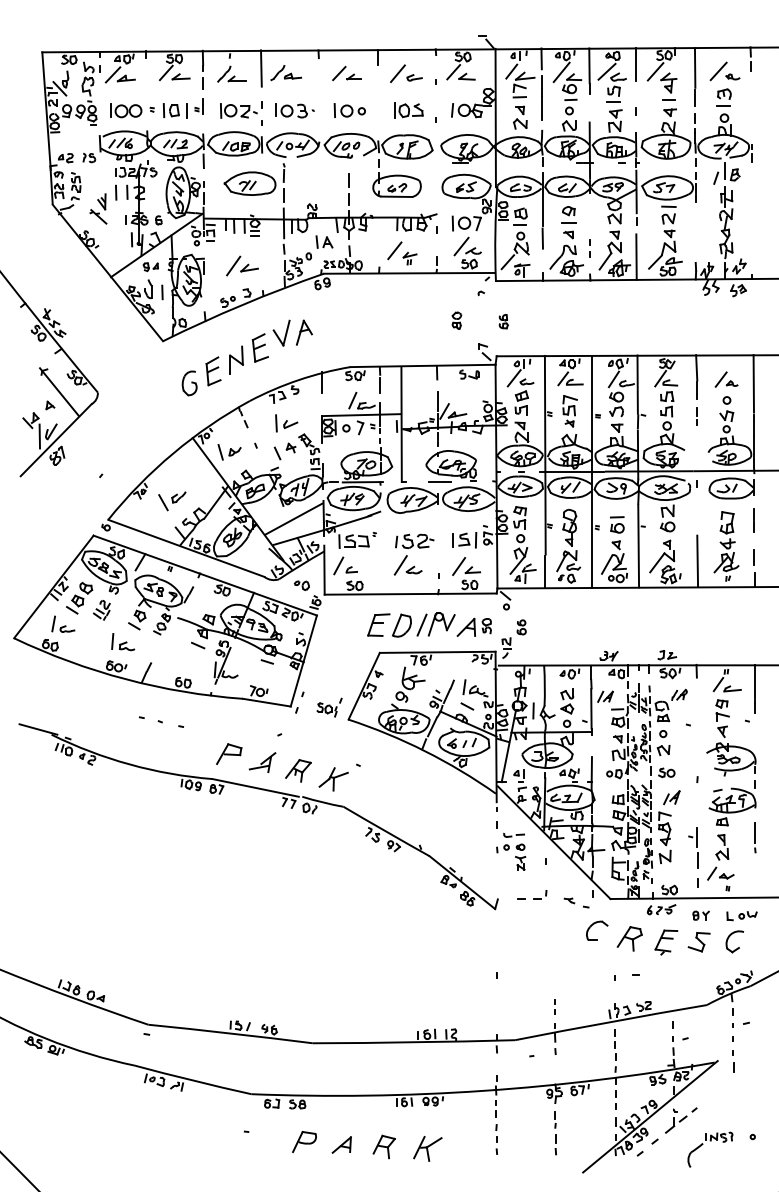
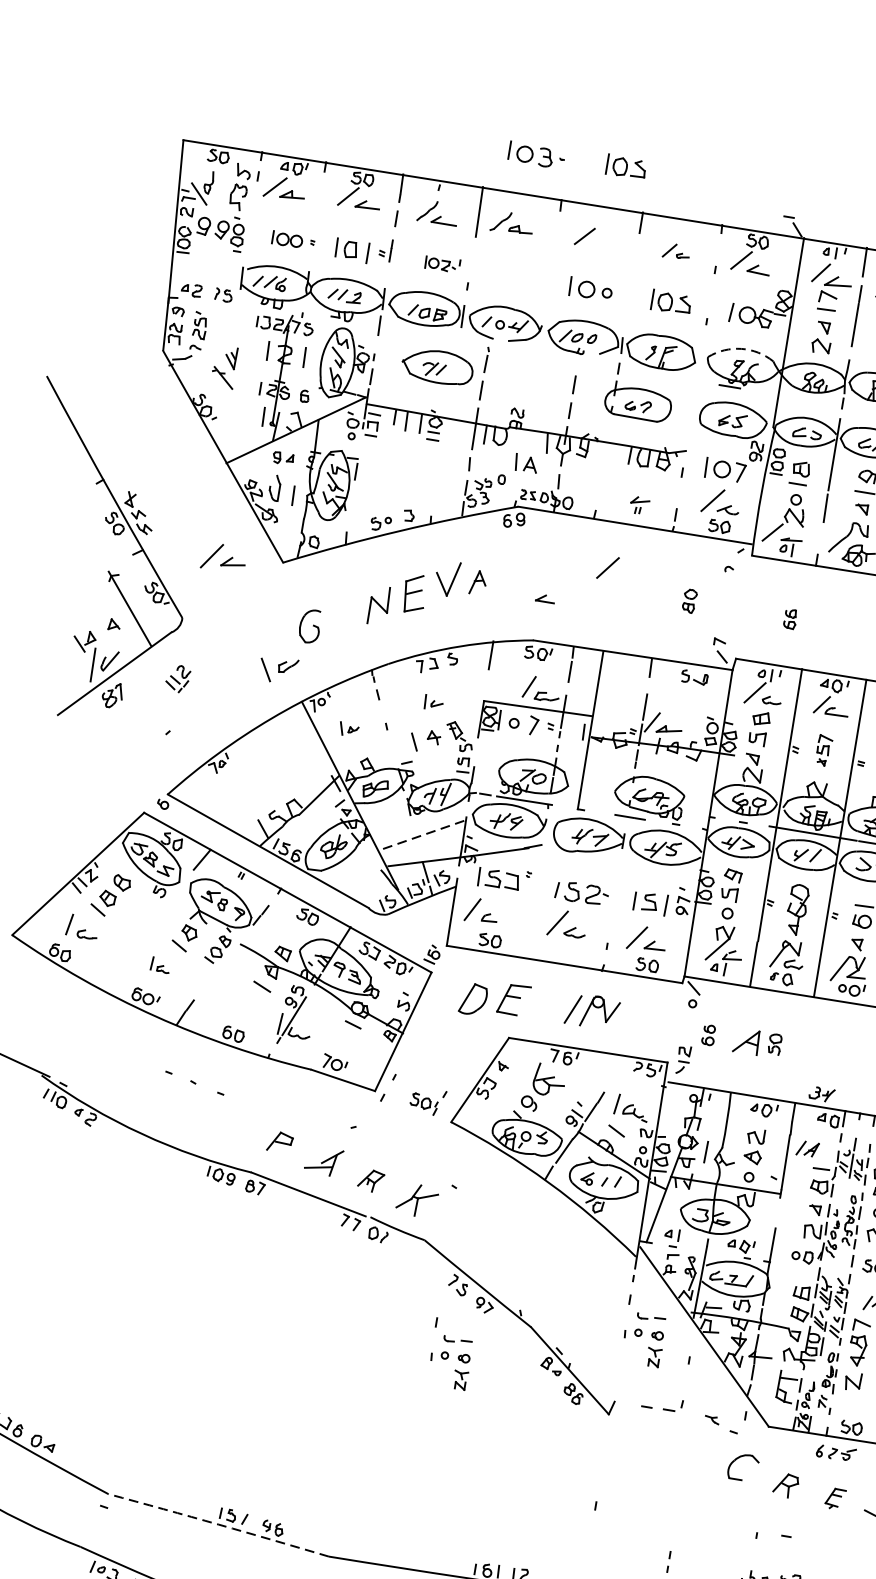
part: (360, 19) -> (626, 167), added
part: (406, 73) -> (676, 251), size x0.6
part: (353, 76) -> (544, 597), moved
part: (241, 109) -> (442, 263), size x0.6
part: (132, 110) -> (293, 240), size x0.7
part: (294, 110) -> (535, 155), moved
arc: (463, 135) -> (740, 349), solid -> dashed
line: (116, 192) -> (305, 357), moved
line: (394, 250) -> (607, 567), moved
part: (242, 265) -> (224, 557), moved
part: (503, 321) -> (790, 618), moved
part: (304, 332) -> (478, 582), size x0.7
part: (213, 371) -> (345, 615), removed
part: (569, 411) -> (823, 750), size x0.7
part: (286, 423) -> (433, 703), size x0.6
part: (229, 452) -> (348, 729), size x0.6
part: (172, 501) -> (278, 670), moved
line: (293, 519) -> (421, 835), solid -> dashed
part: (301, 585) -> (417, 928), removed
part: (101, 610) -> (177, 678), moved
part: (401, 625) -> (472, 999), moved
part: (473, 626) -> (756, 1041), moved
part: (123, 642) -> (160, 965), size x0.6
part: (229, 753) -> (280, 1141), size x0.7
part: (298, 770) -> (371, 1180), size x0.7
part: (376, 884) -> (452, 1353), added
part: (629, 938) -> (785, 1485), size x0.7
part: (666, 942) -> (835, 1498), size x0.6
arc: (230, 1033) -> (218, 1524), solid -> dashed

